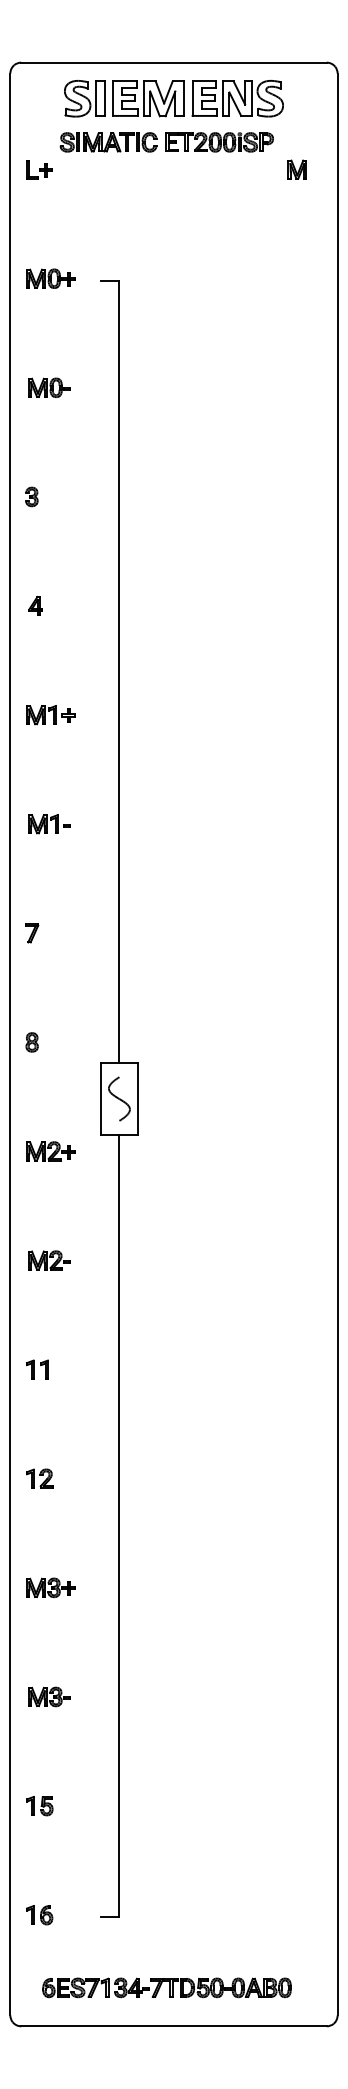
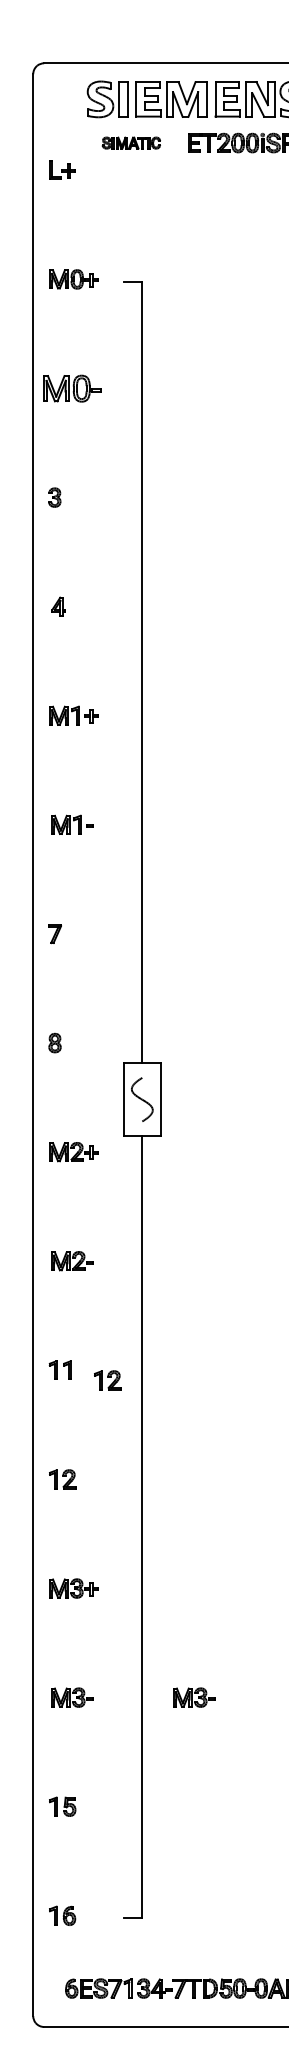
part: (108, 142) -> (131, 143), size x0.6
part: (49, 387) -> (72, 388), size x1.4
part: (84, 1379) -> (107, 1380), added
part: (171, 1696) -> (194, 1697), added

